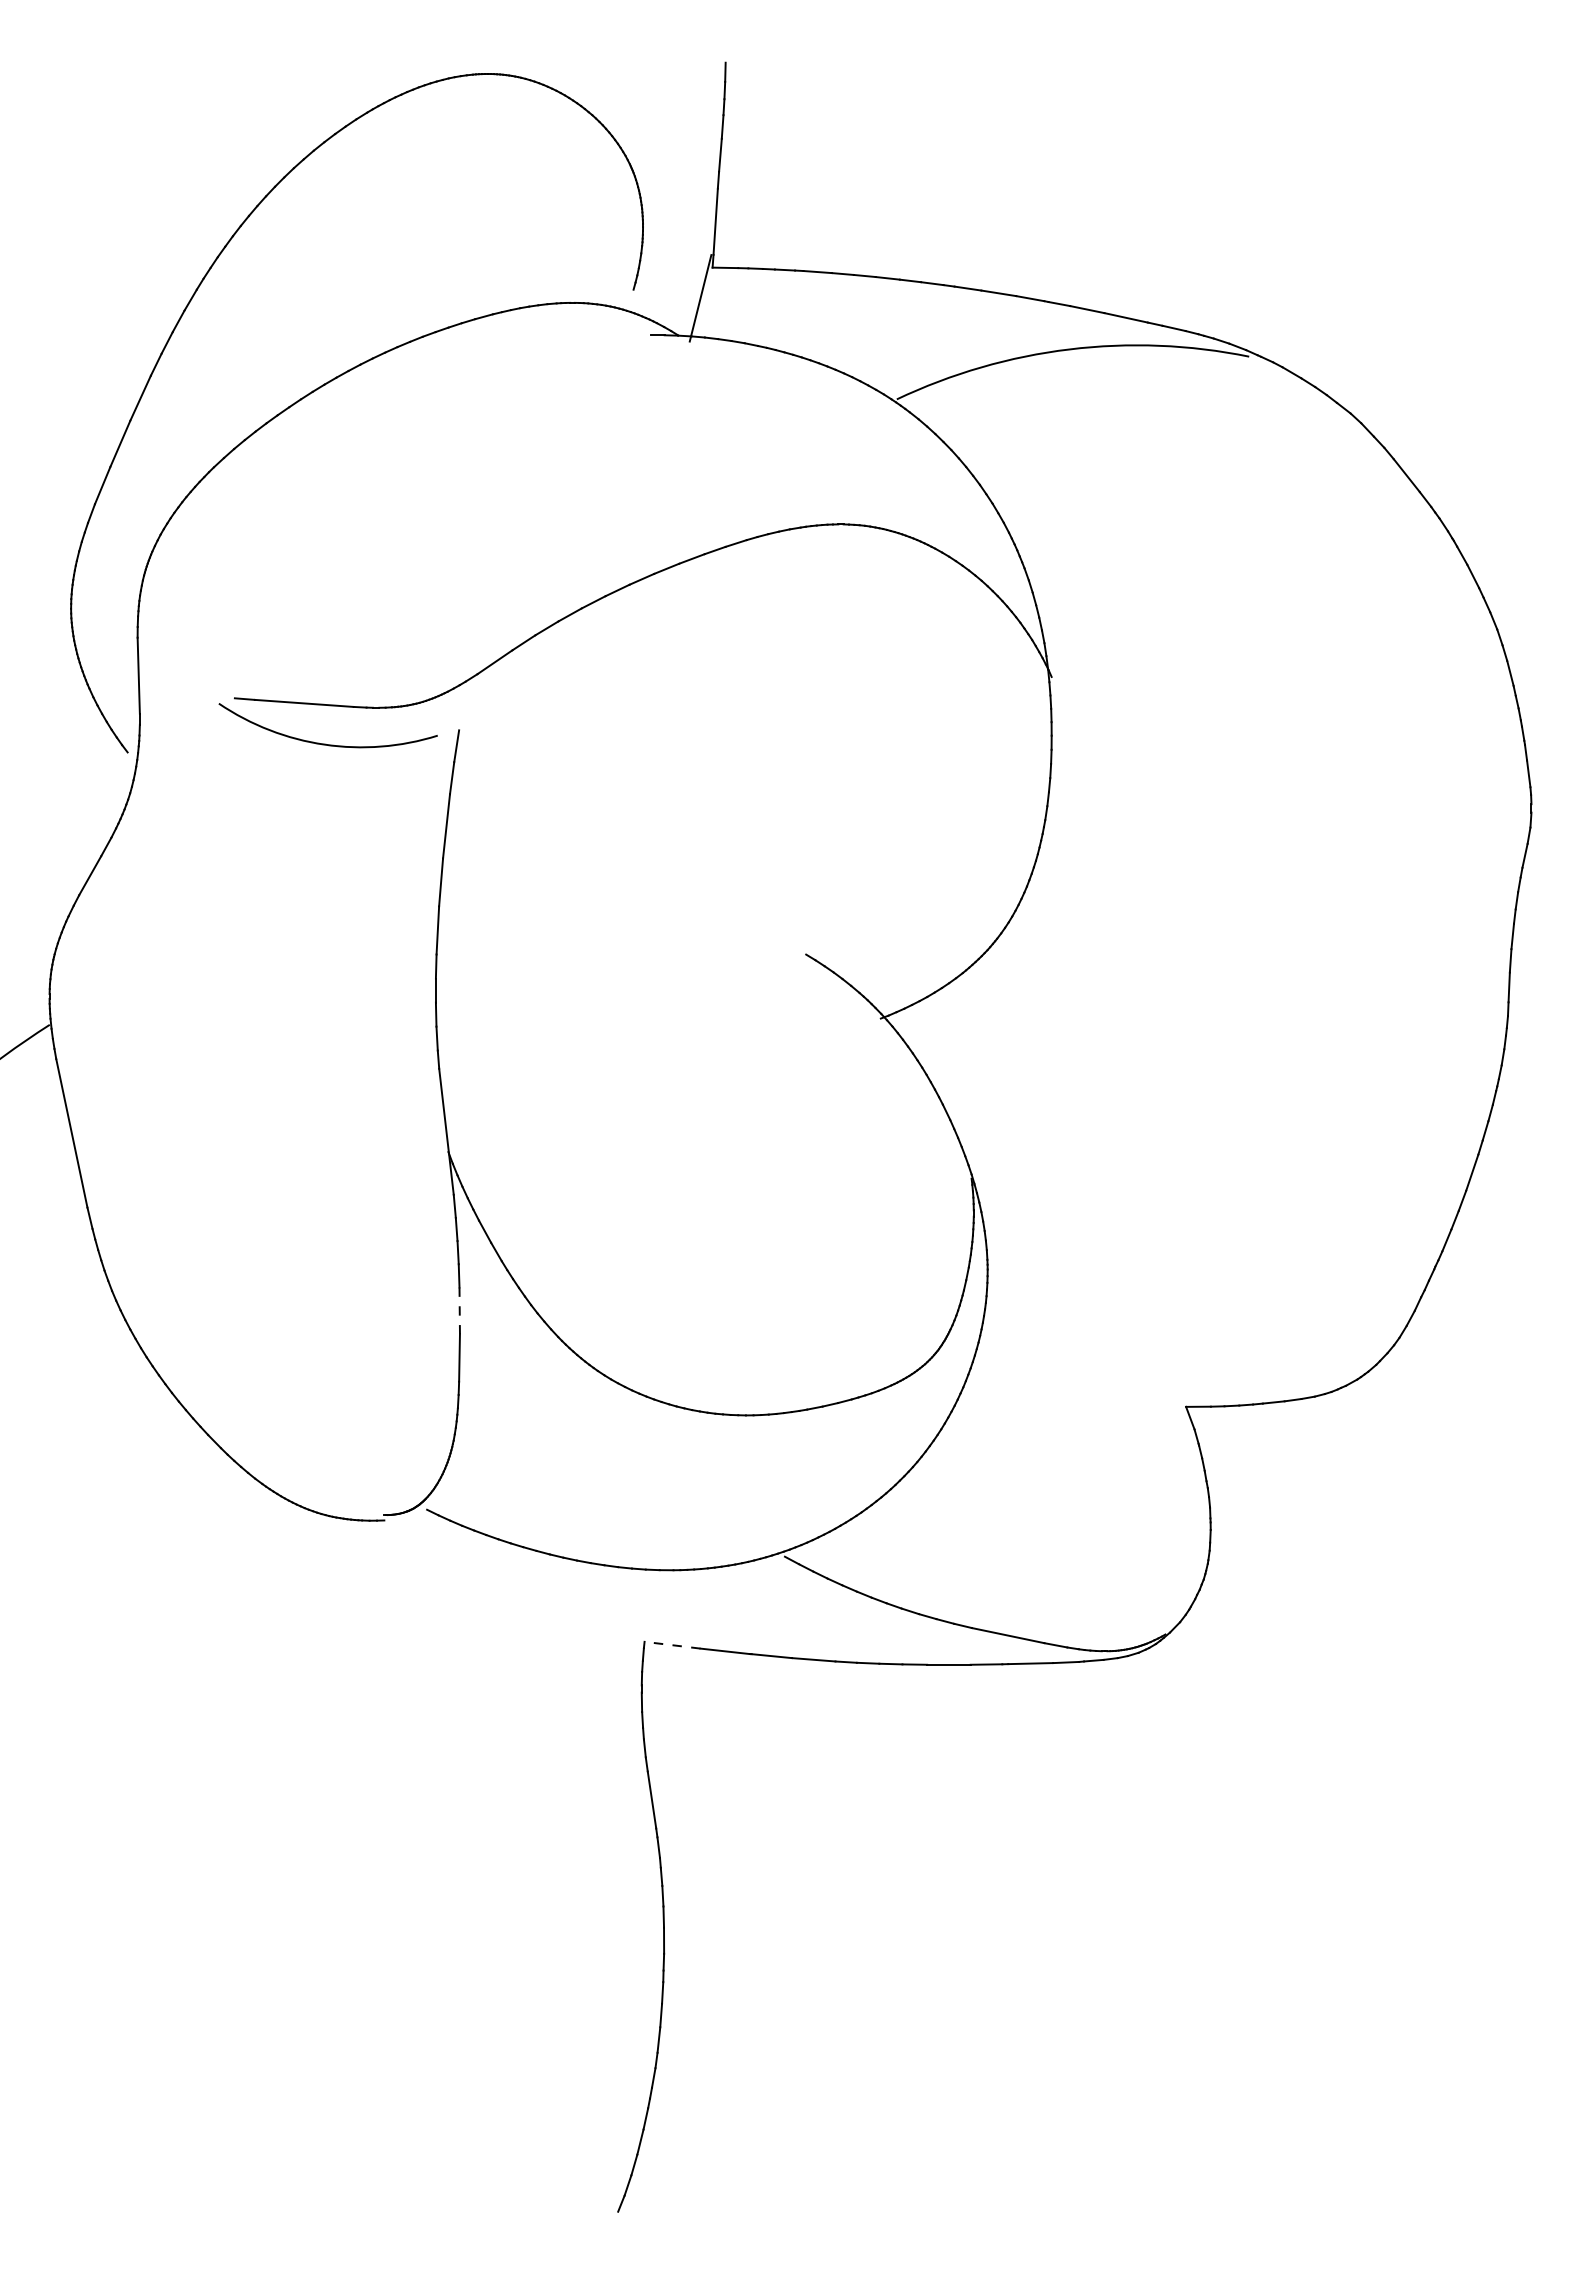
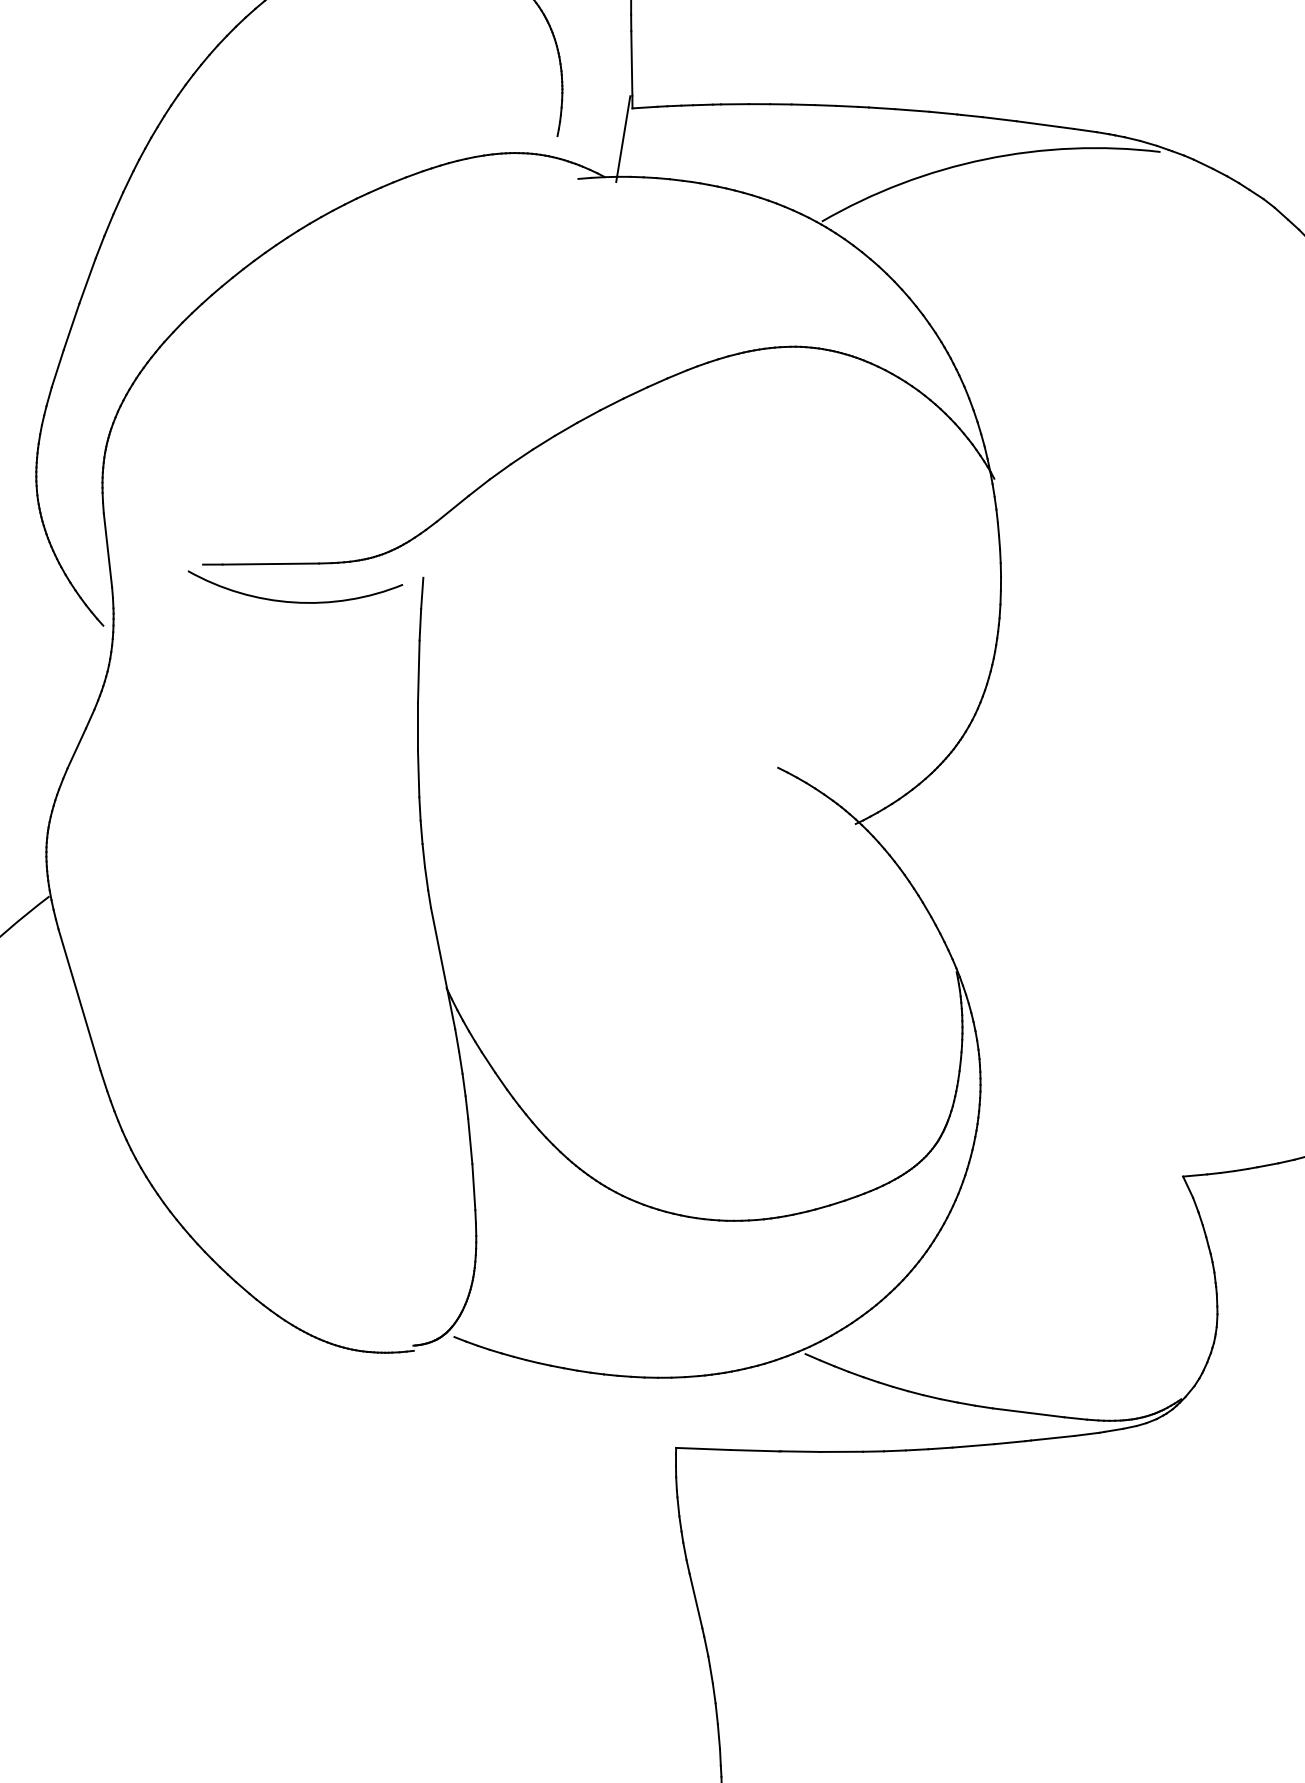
line: (459, 1311) -> (470, 1141), dashed -> solid
line: (672, 1645) -> (703, 1449), dashed -> solid

